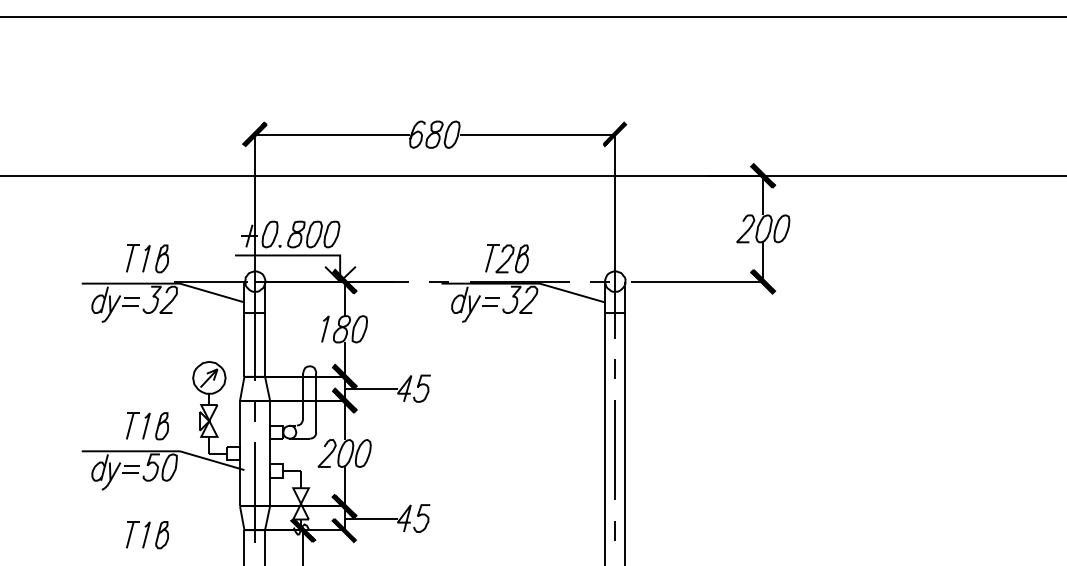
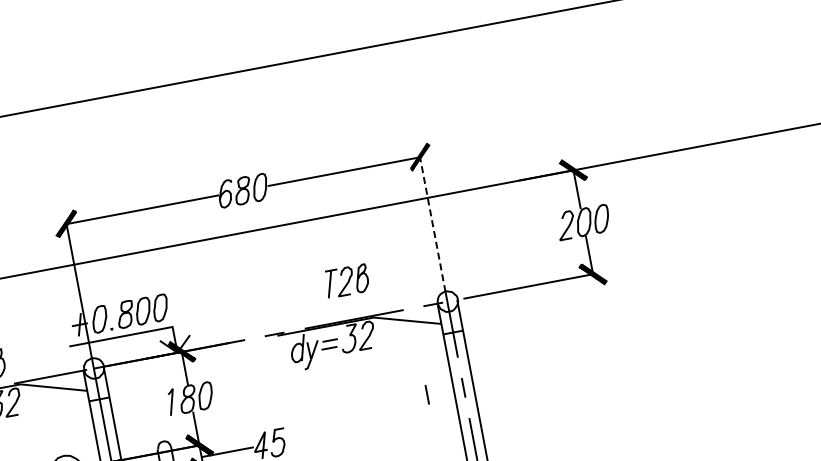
line: (614, 203) -> (432, 224), solid -> dashed
part: (506, 258) -> (346, 280), moved
line: (577, 368) -> (426, 393), added

